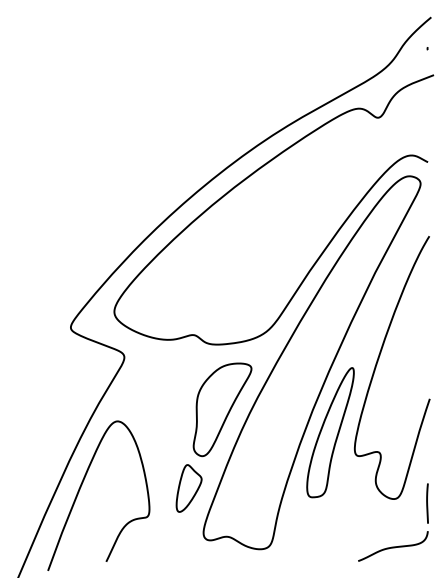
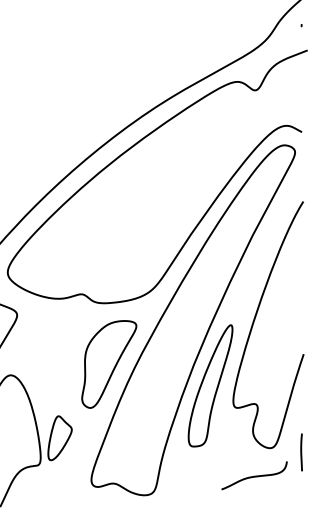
part: (188, 488) -> (59, 438), moved
curve: (393, 546) -> (254, 475), moved

